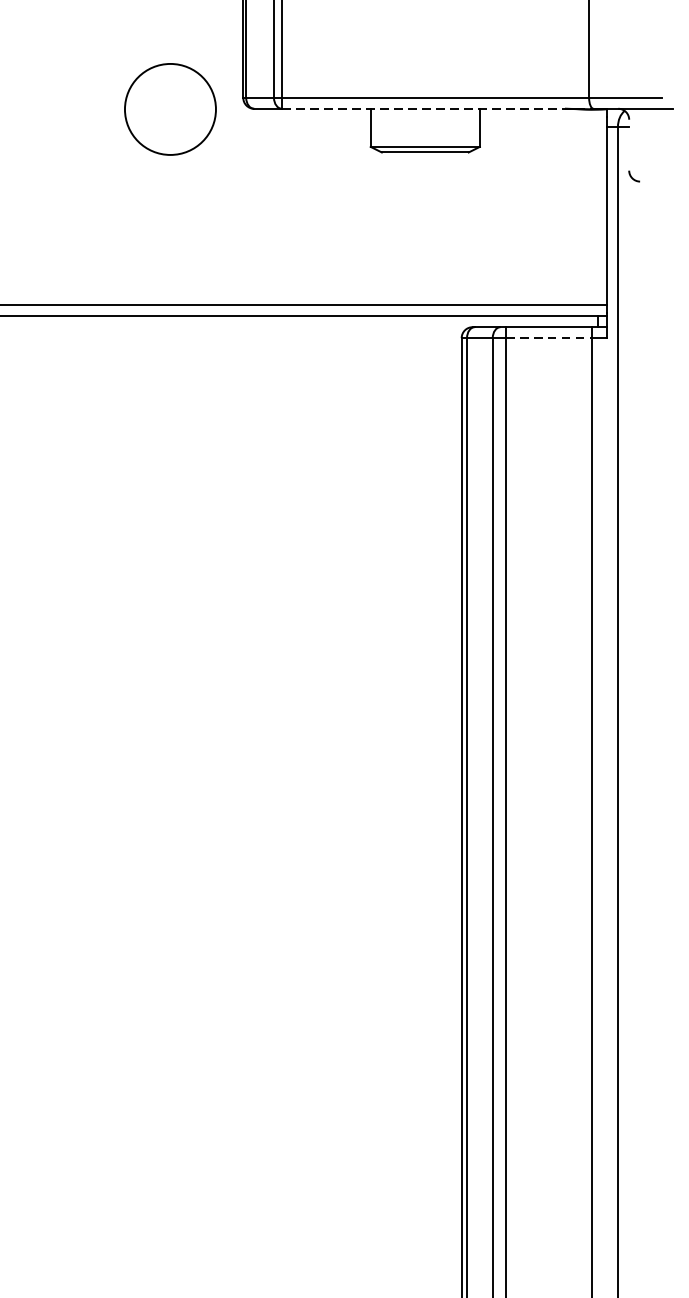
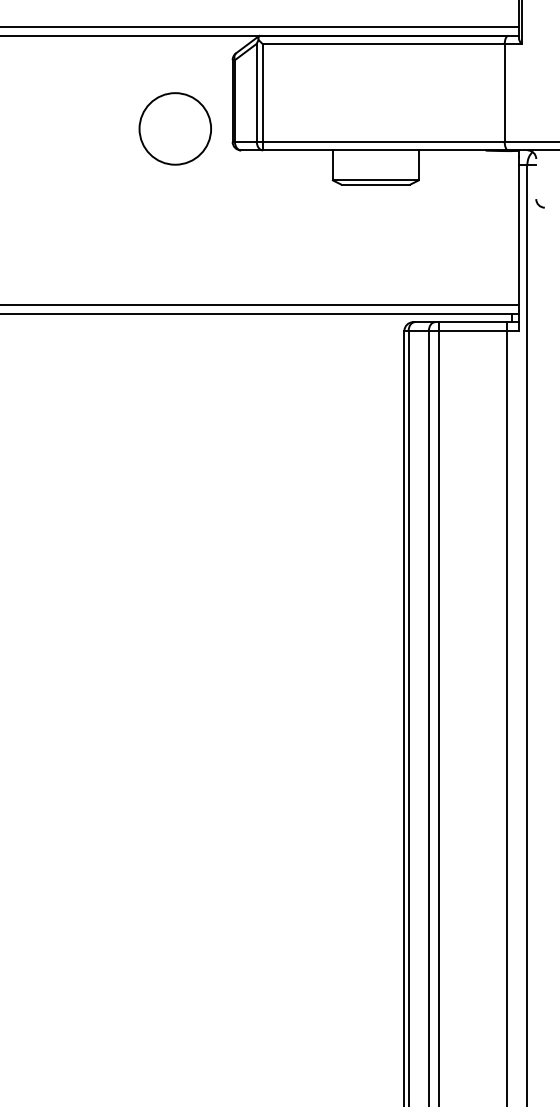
circle: (169, 108) -> (174, 128), moved
line: (437, 108) -> (385, 150), dashed -> solid
line: (549, 337) -> (473, 330), dashed -> solid

